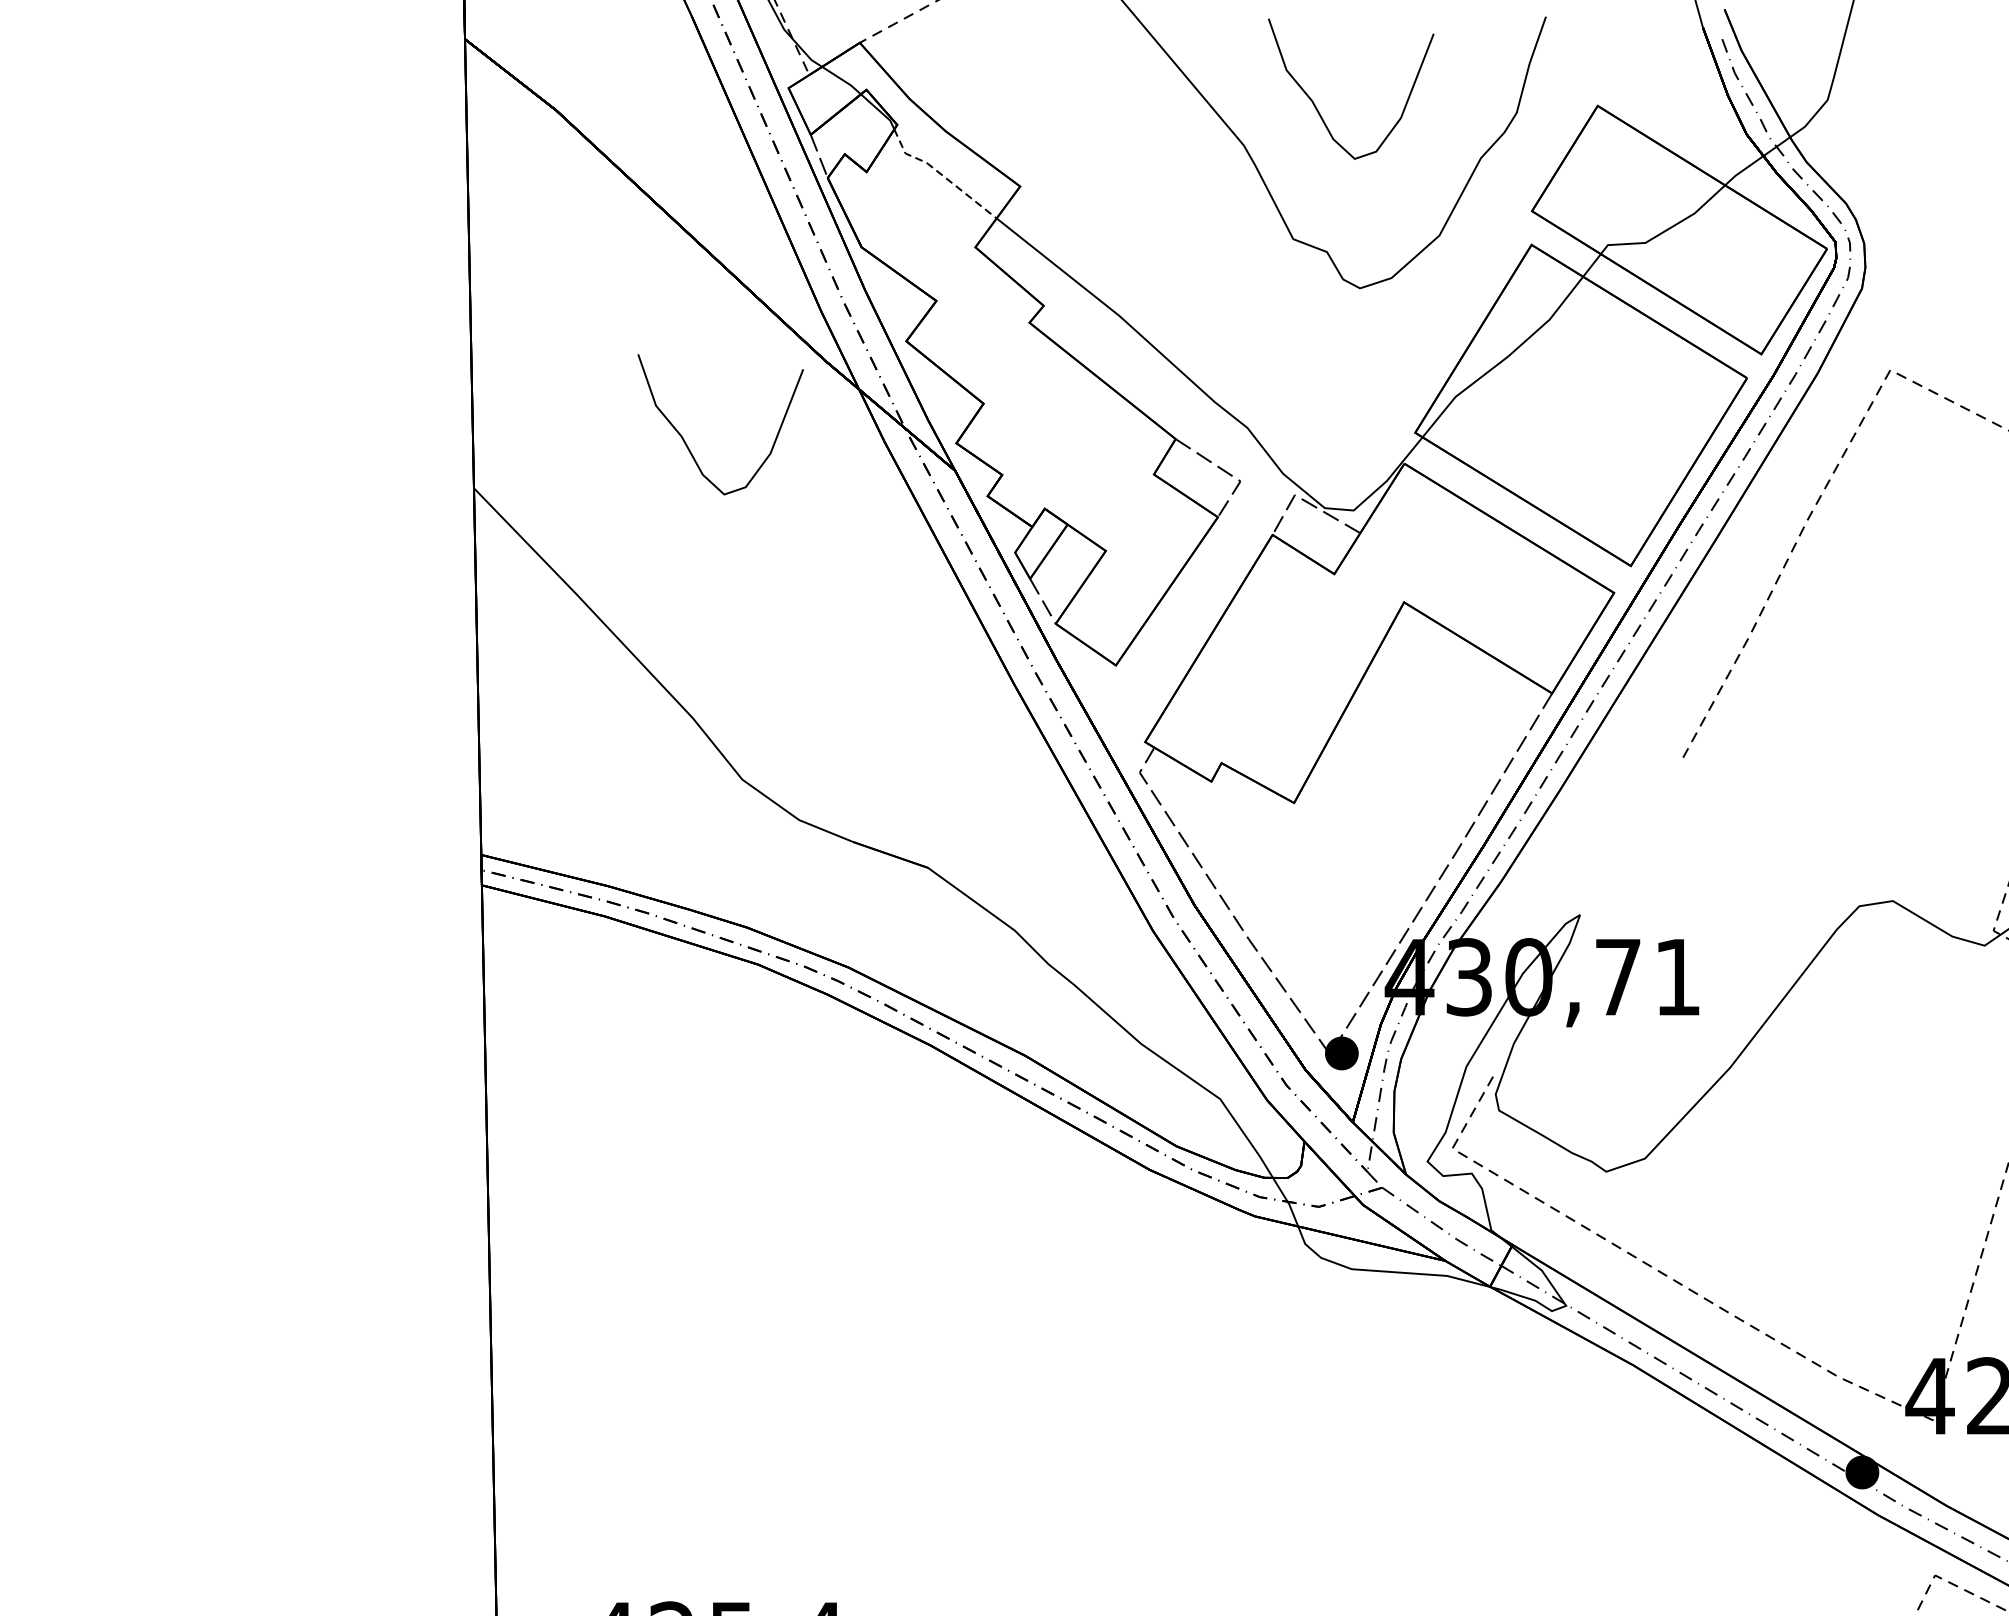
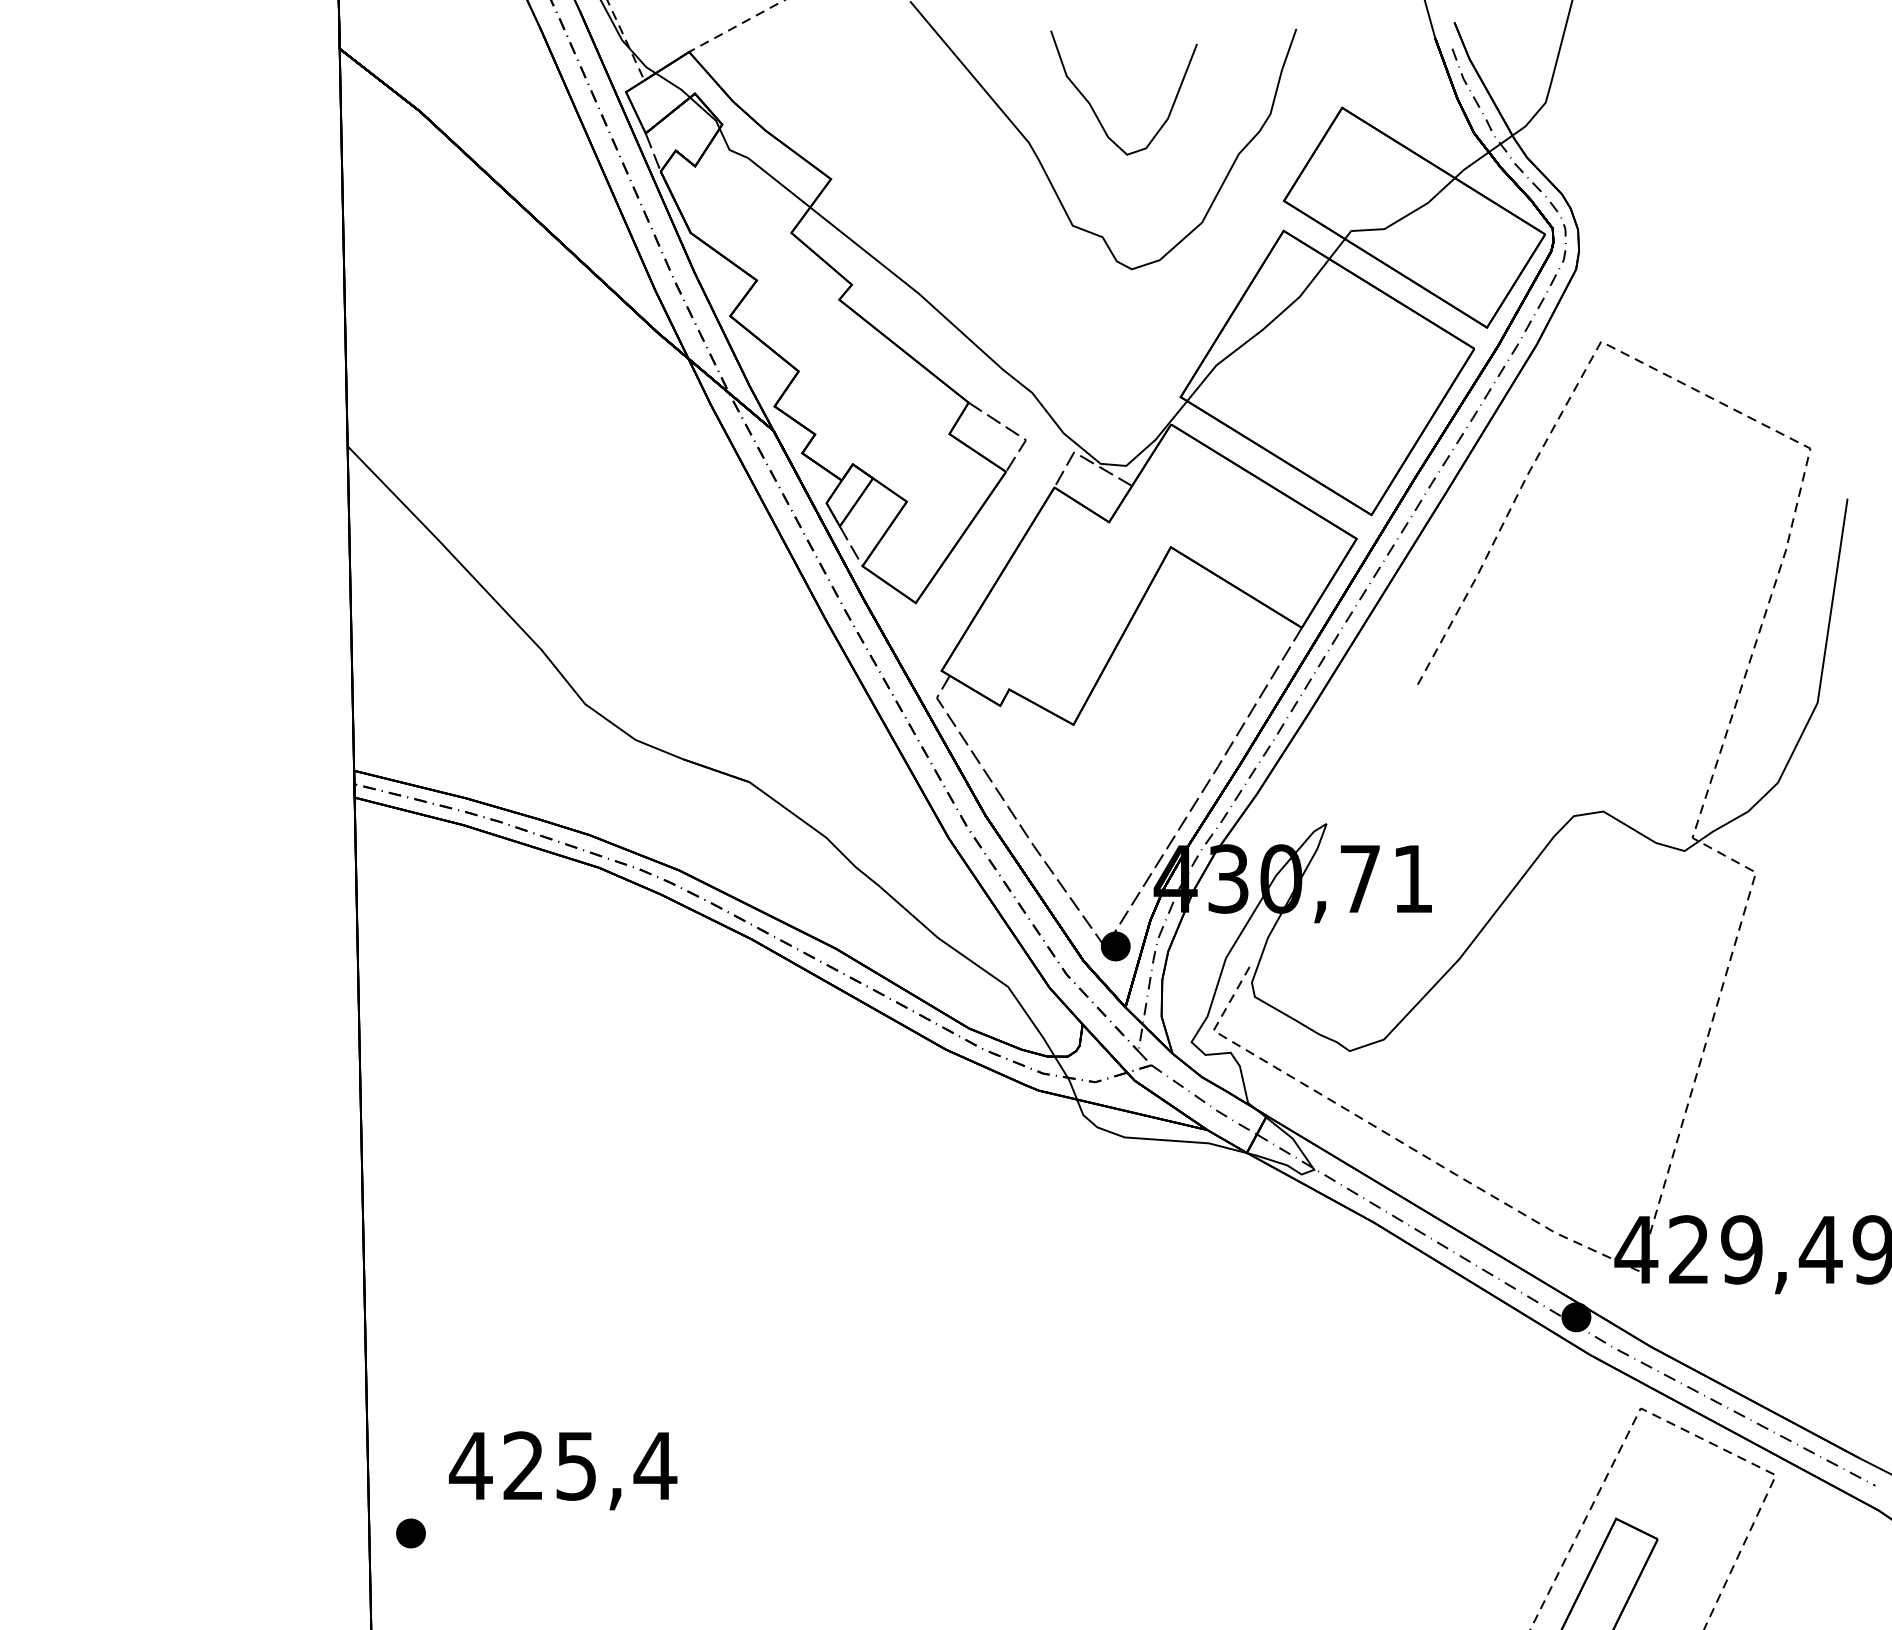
line: (941, 174) -> (761, 168), dashed -> solid
curve: (686, 442) -> (535, 405), removed

